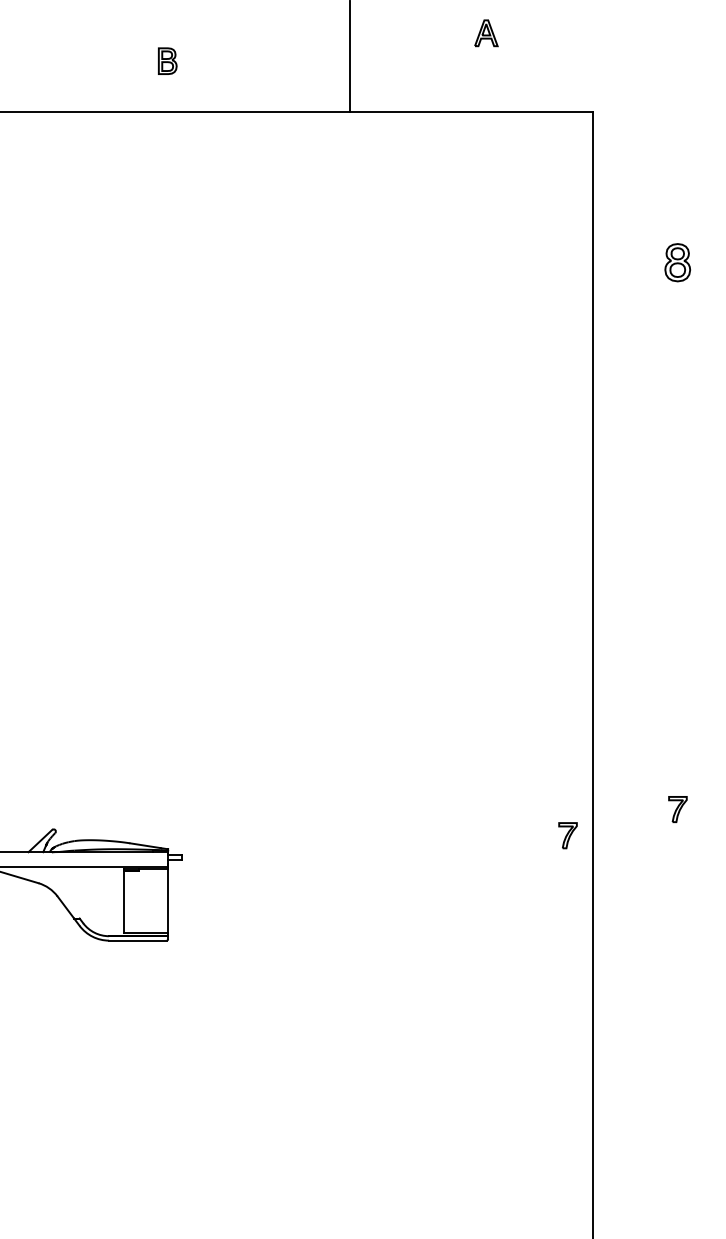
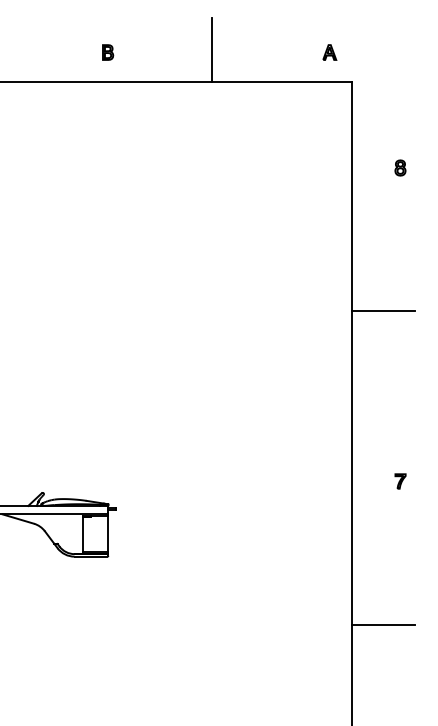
part: (485, 33) -> (329, 52), moved
part: (677, 261) -> (400, 167), size x0.71
line: (648, 512) -> (383, 311), added
part: (567, 835) -> (337, 496), removed
line: (648, 1058) -> (383, 624), added

